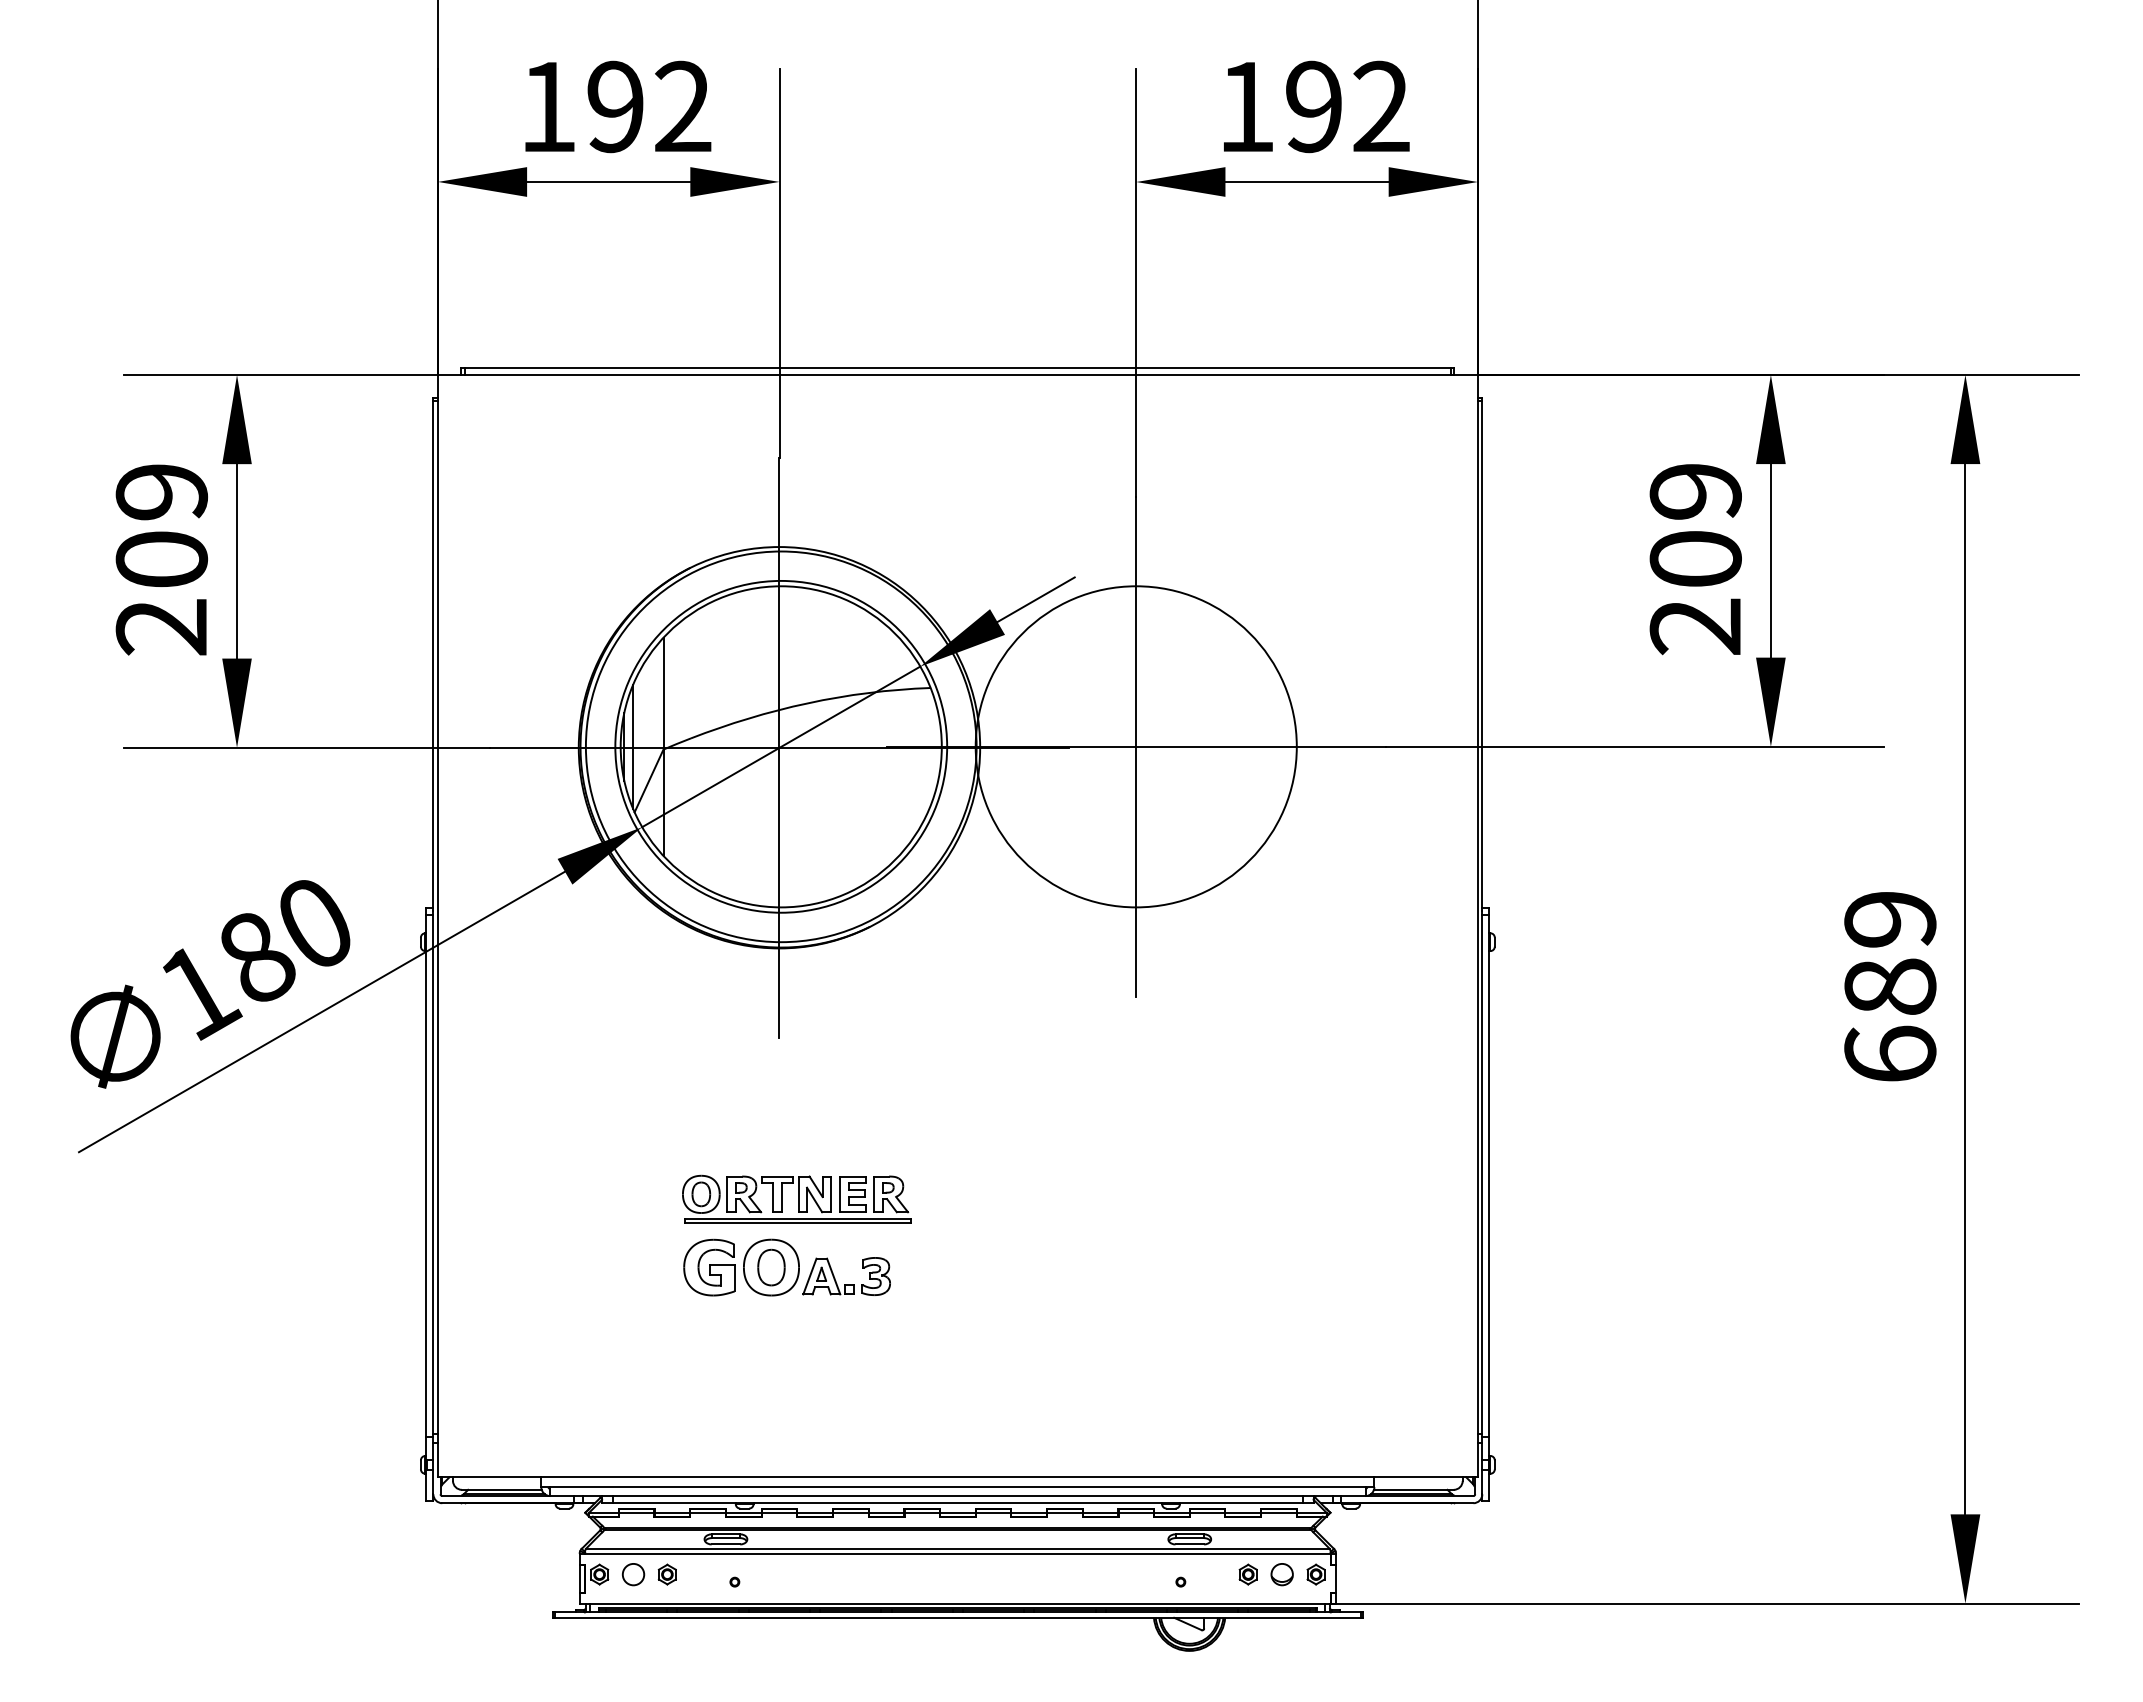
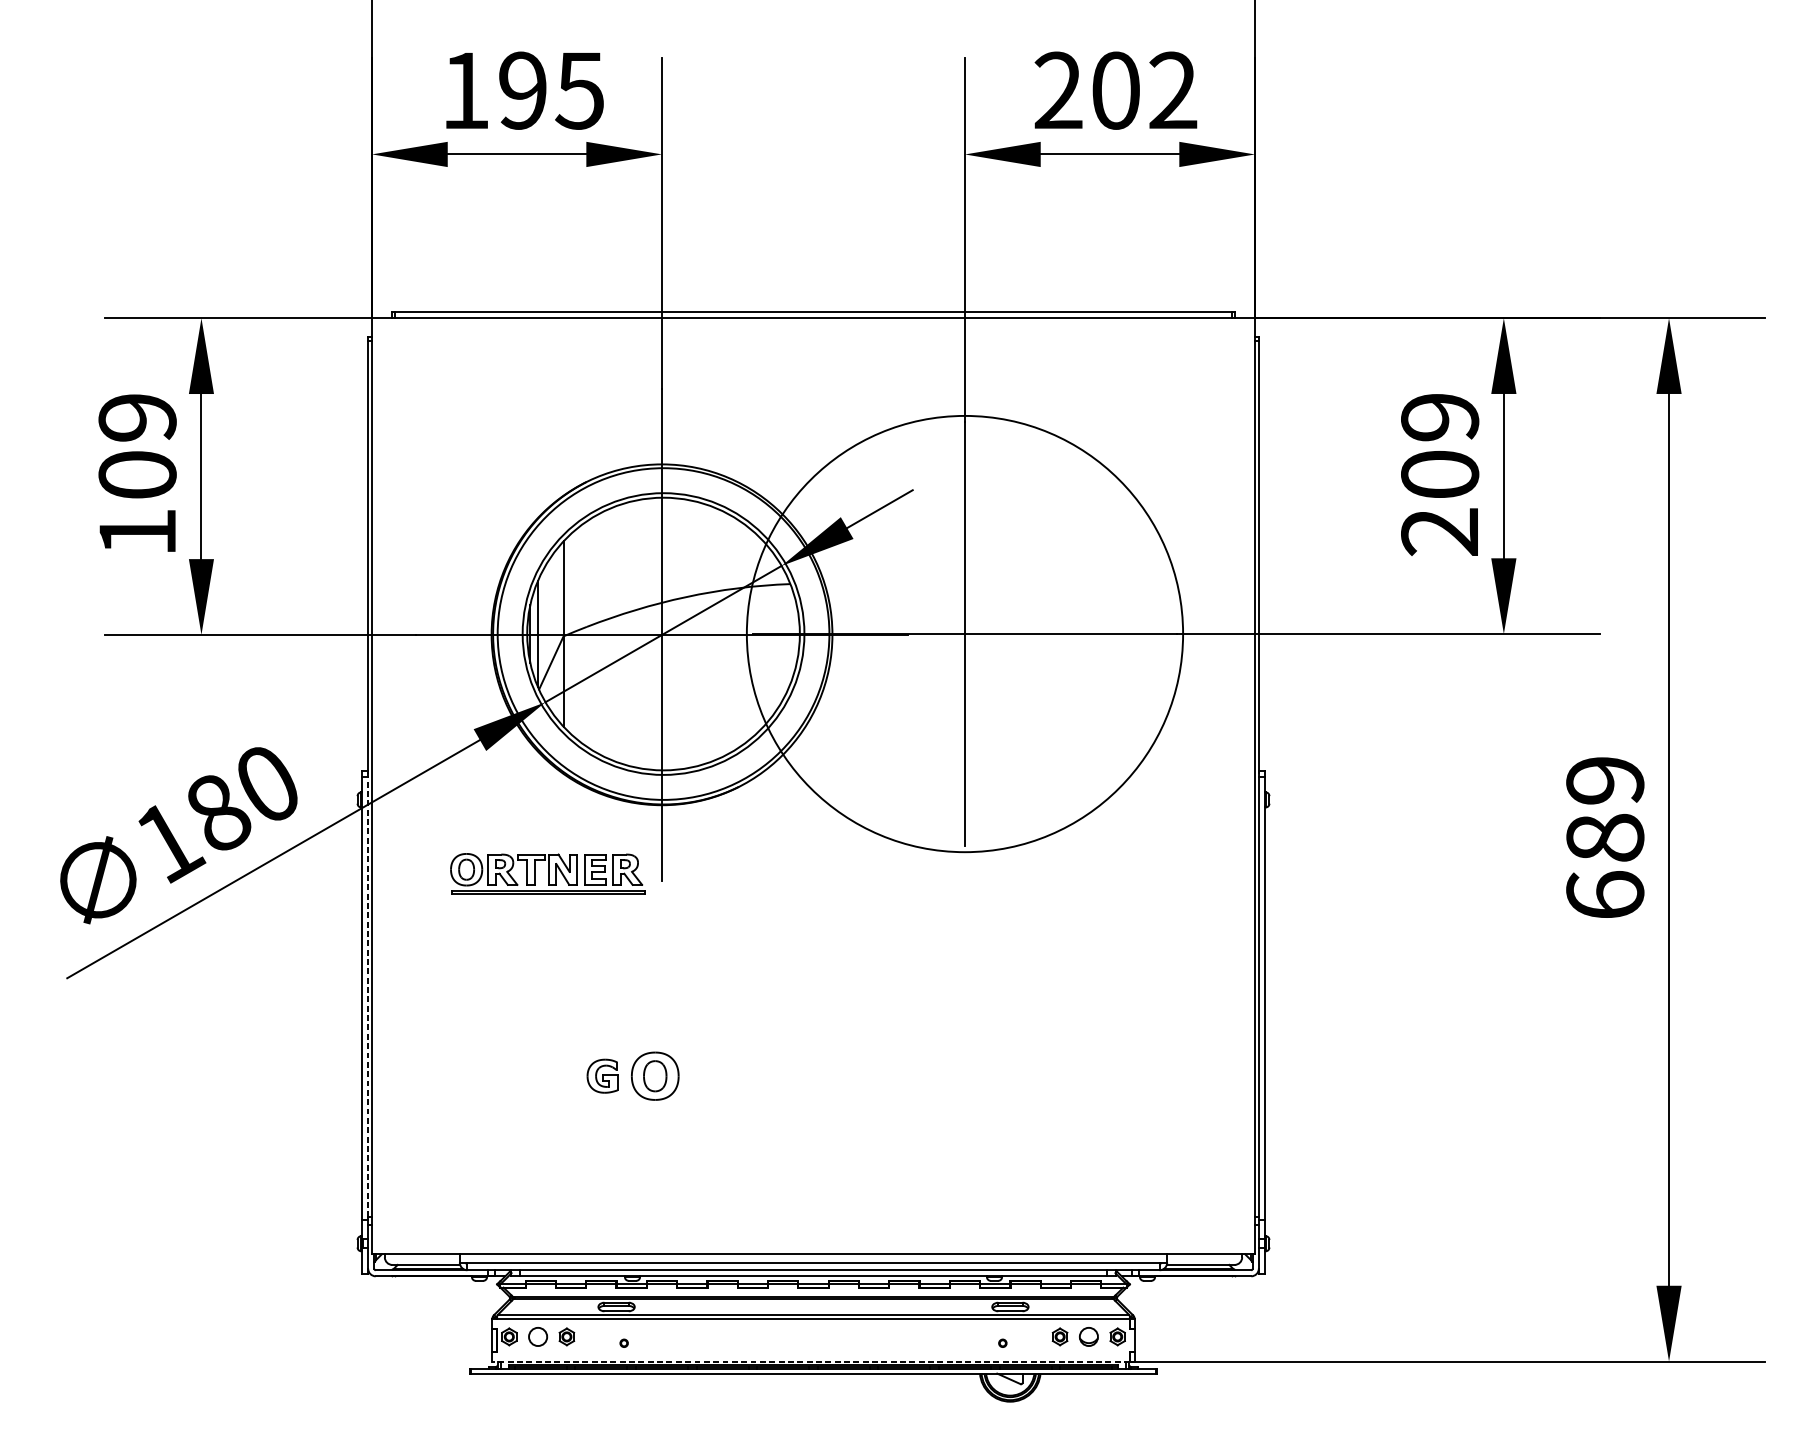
text: (682, 106) -> (579, 90), 192 -> 195
text: (1280, 106) -> (1087, 90), 192 -> 202
text: (160, 627) -> (136, 532), 209 -> 109
circle: (1135, 746) -> (964, 633), size x1.6
line: (433, 1173) -> (368, 996), solid -> dashed
part: (796, 1198) -> (547, 873), moved
part: (709, 1267) -> (602, 1076), size x0.7
part: (846, 1284) -> (718, 1090), removed
line: (955, 1603) -> (811, 1361), solid -> dashed

